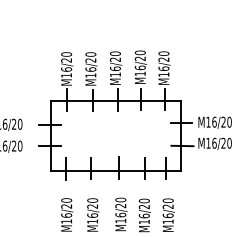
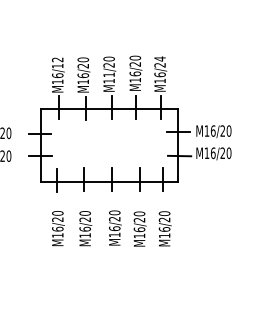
text: (163, 53) -> (159, 58), M16/20 -> M16/24
text: (66, 57) -> (57, 62), M16/20 -> M16/12
text: (114, 68) -> (108, 74), M16/20 -> M11/20

